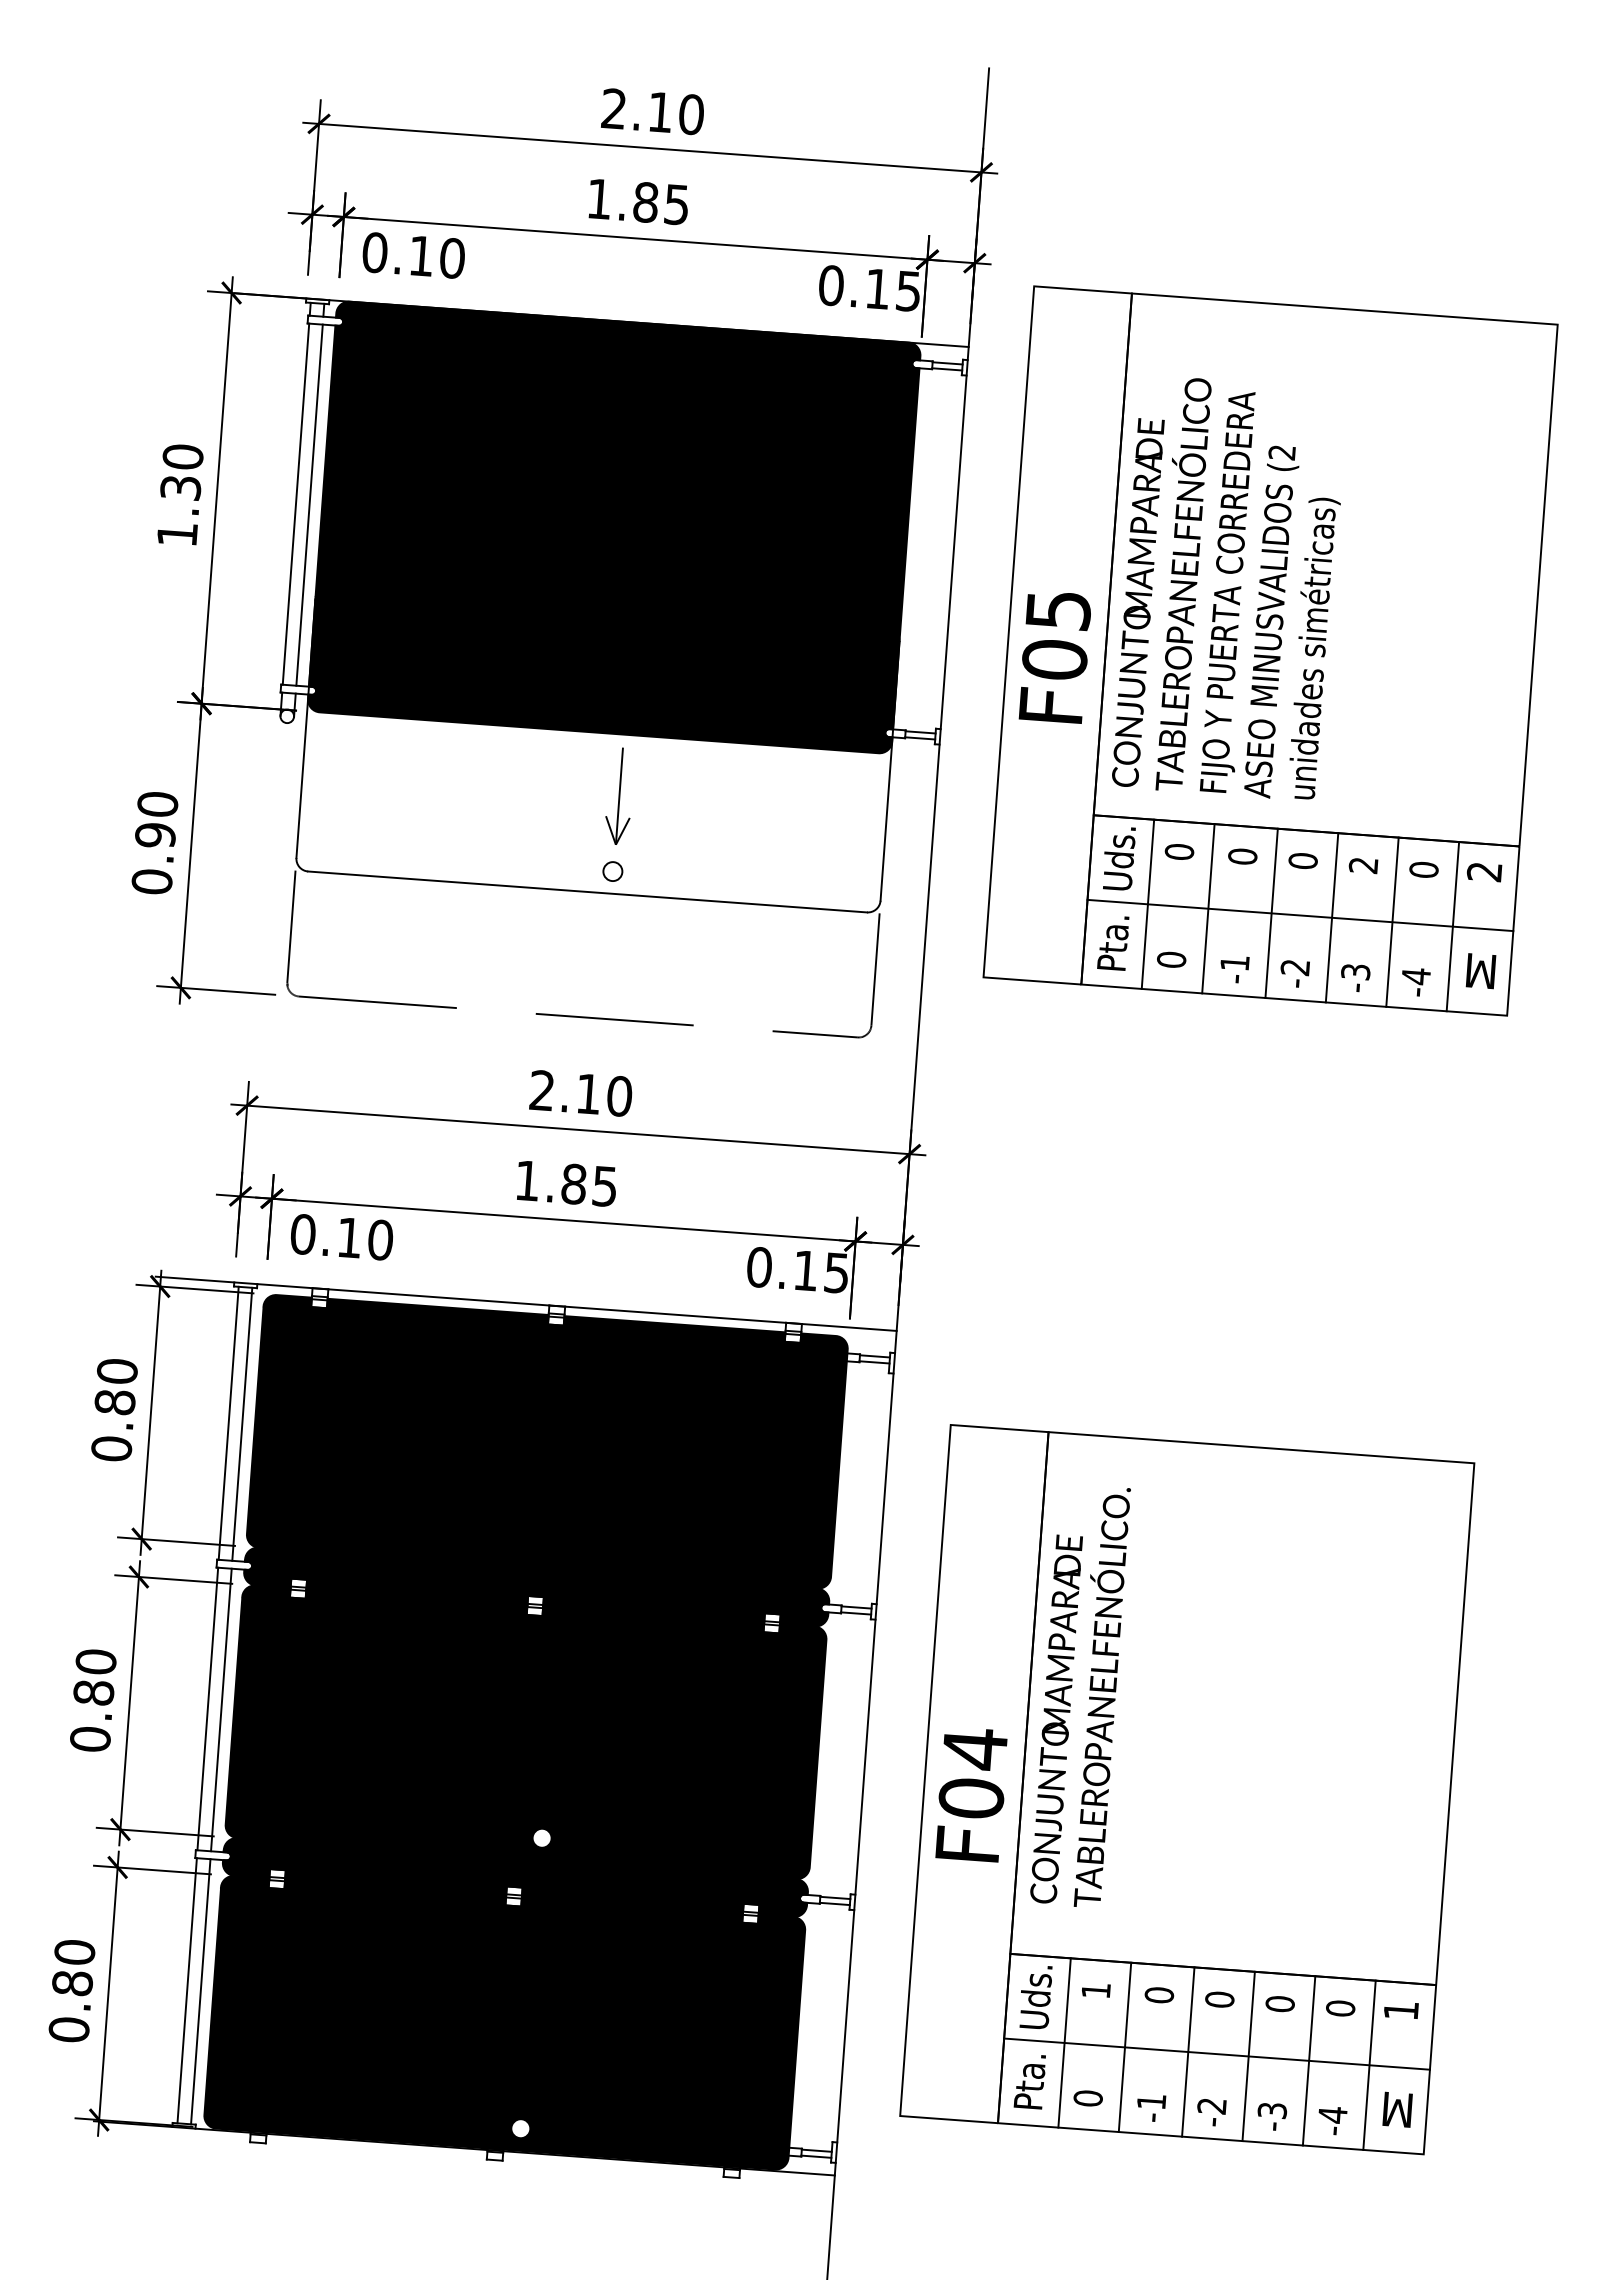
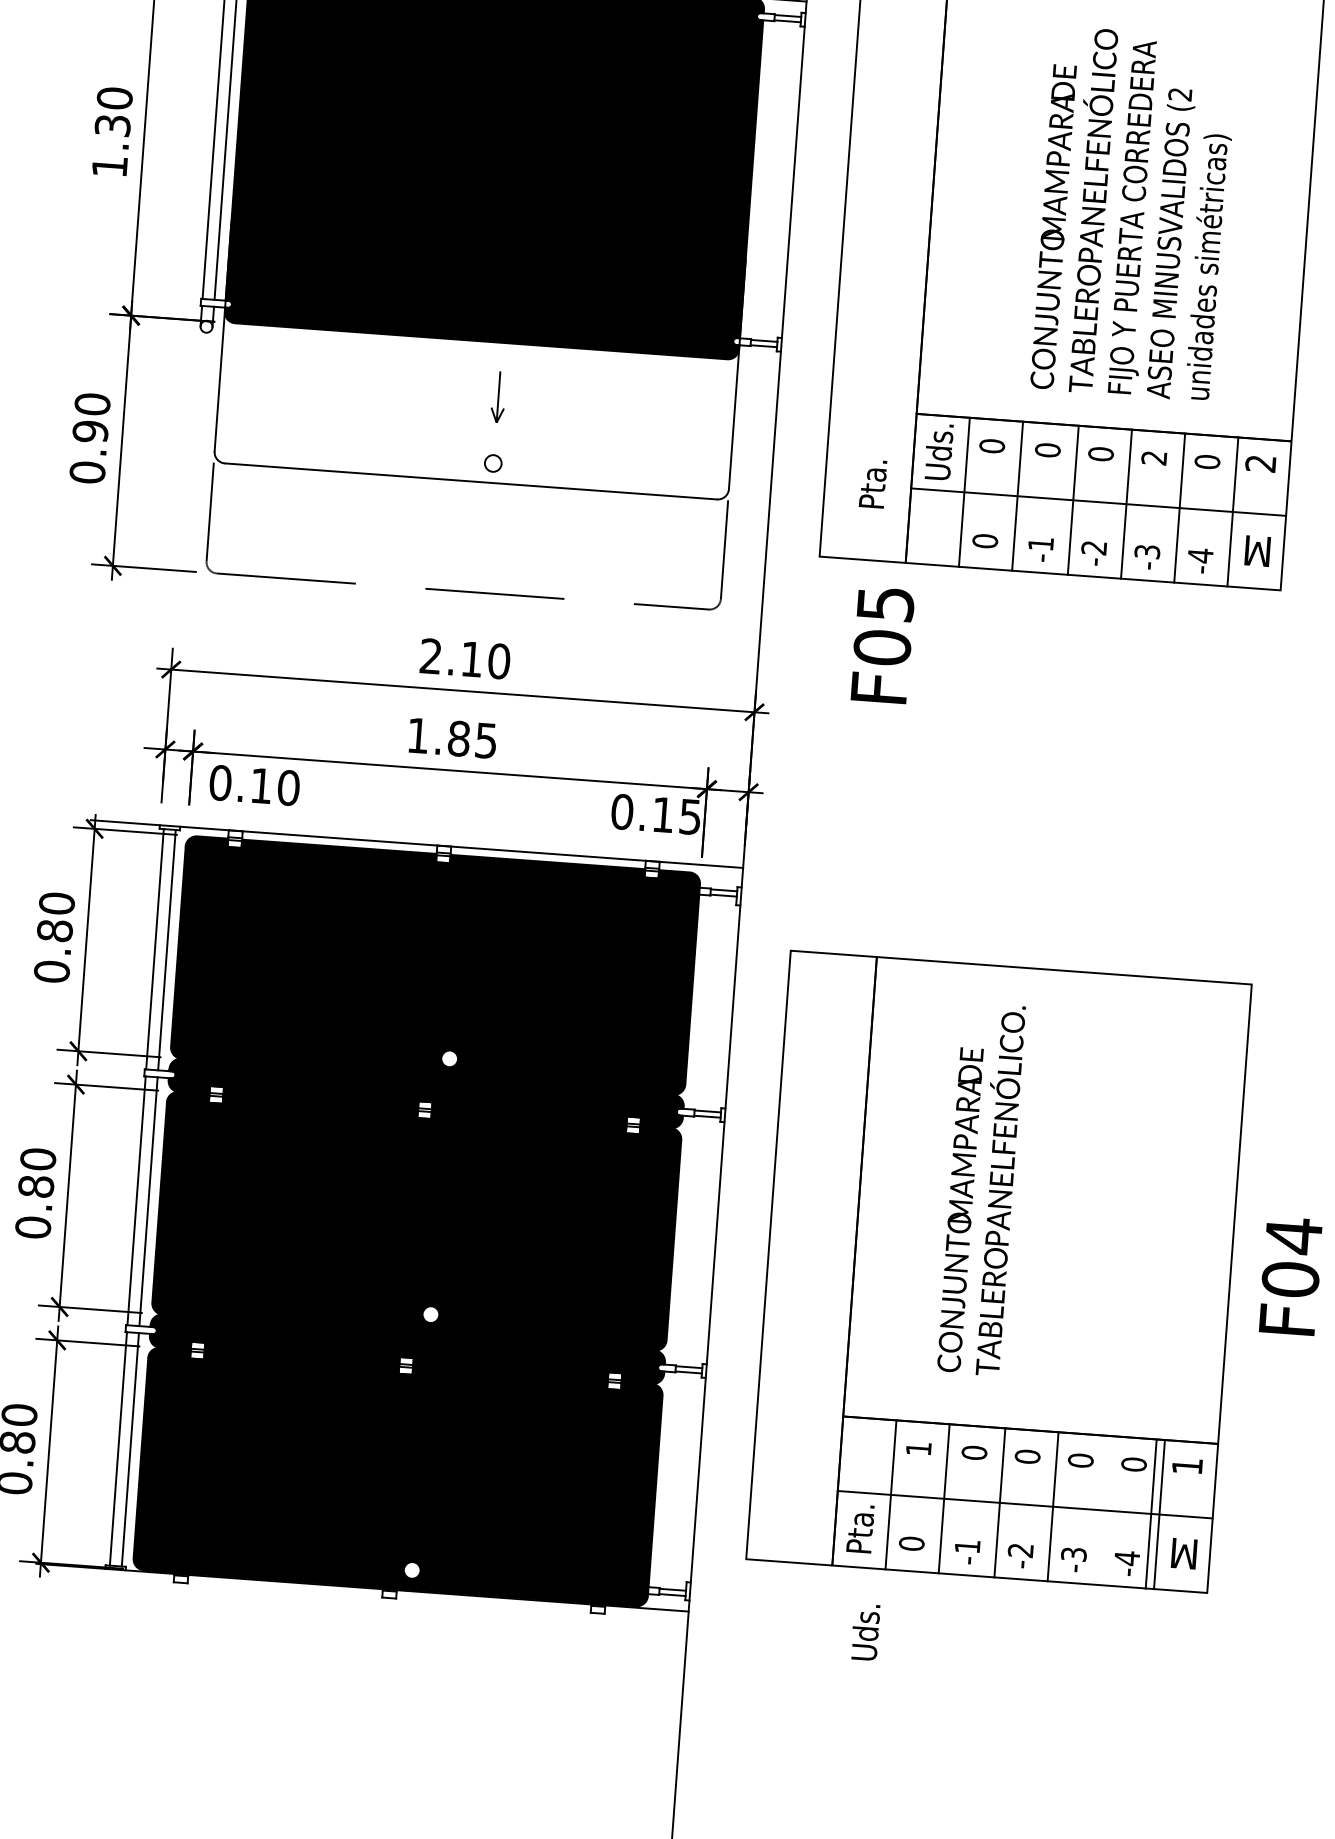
text: (1226, 588) -> (1131, 214), moved
text: (1054, 658) -> (882, 646), moved
part: (617, 795) -> (497, 396), size x0.6
text: (1113, 943) -> (873, 484), moved
text: (1080, 1697) -> (981, 1190), moved
text: (971, 1795) -> (1290, 1277), moved
text: (1035, 1997) -> (865, 1632), moved
line: (1308, 2060) -> (1150, 1513), moved

